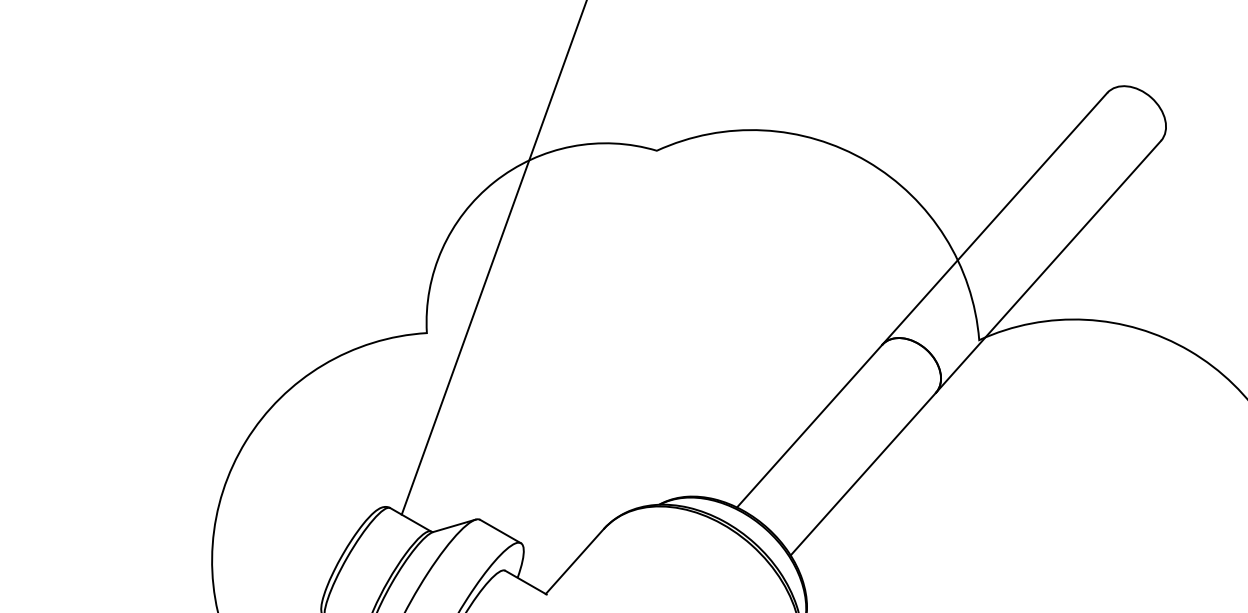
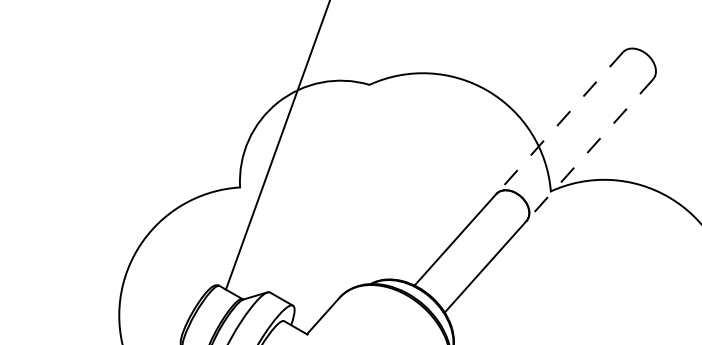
line: (994, 219) -> (559, 123), solid -> dashed
line: (1047, 267) -> (589, 150), solid -> dashed

